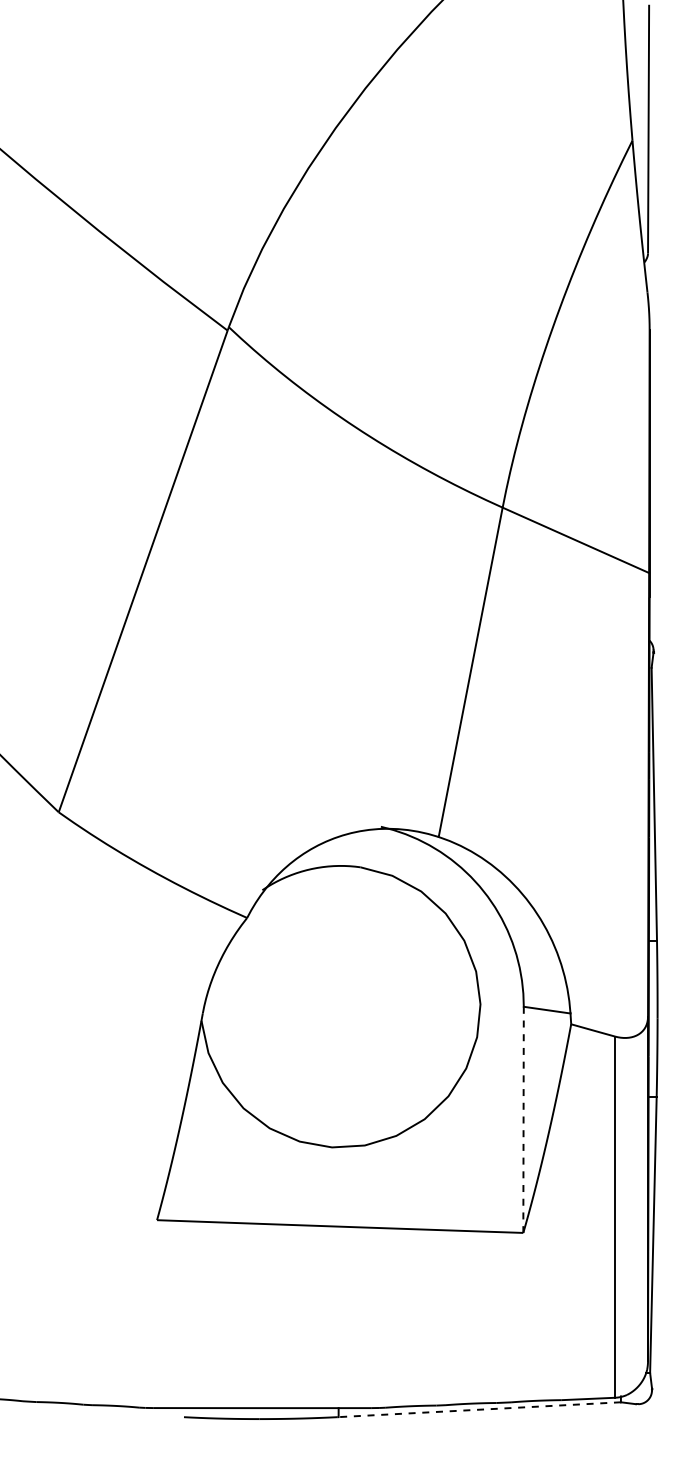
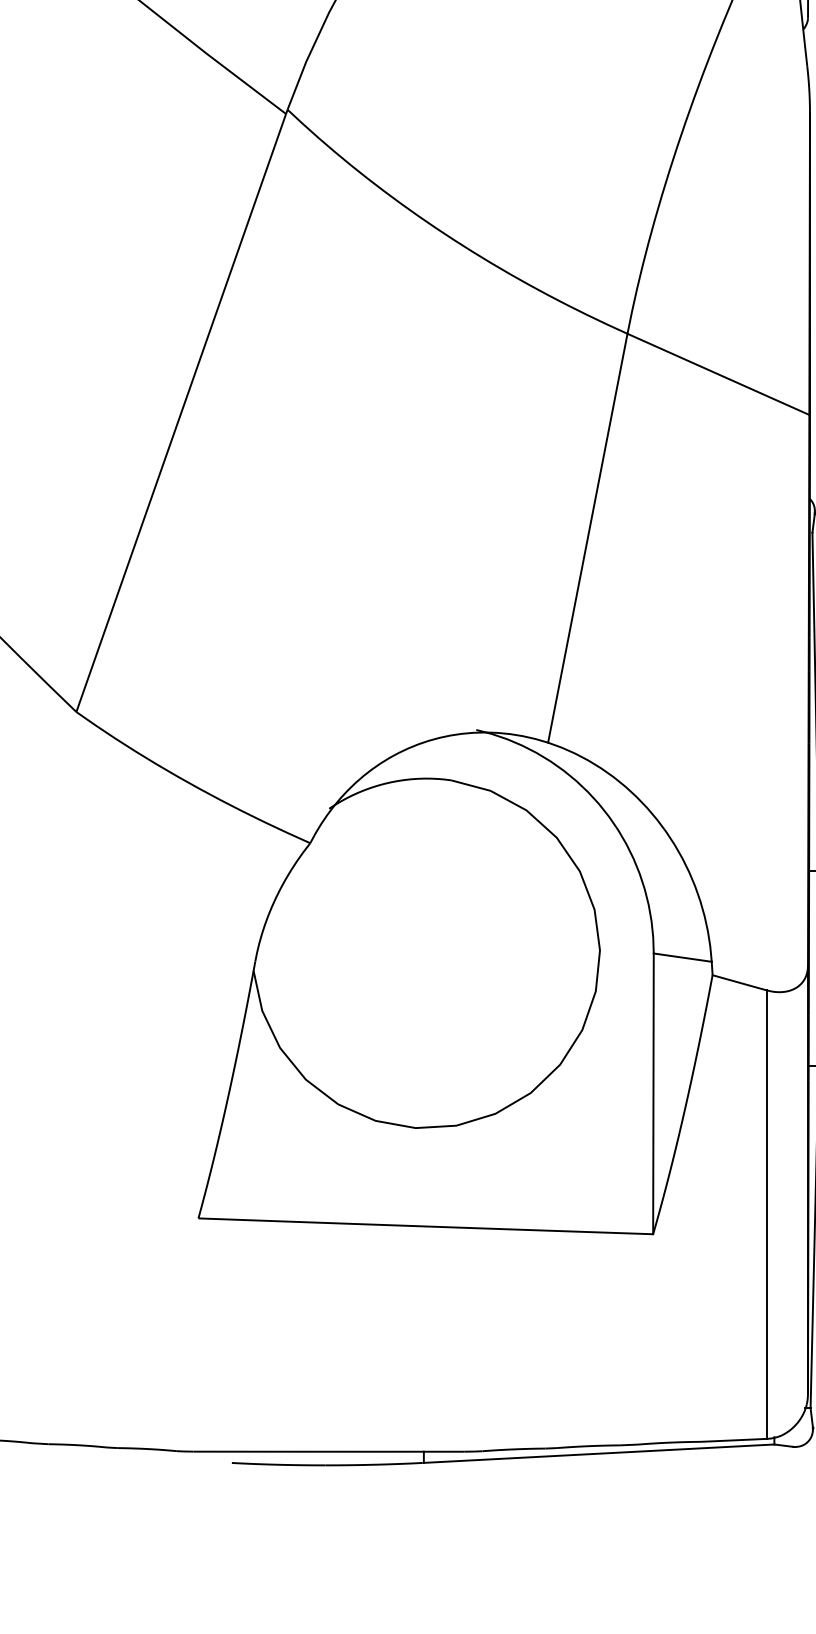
line: (523, 1120) -> (653, 1094), dashed -> solid
line: (479, 1409) -> (598, 1453), dashed -> solid

